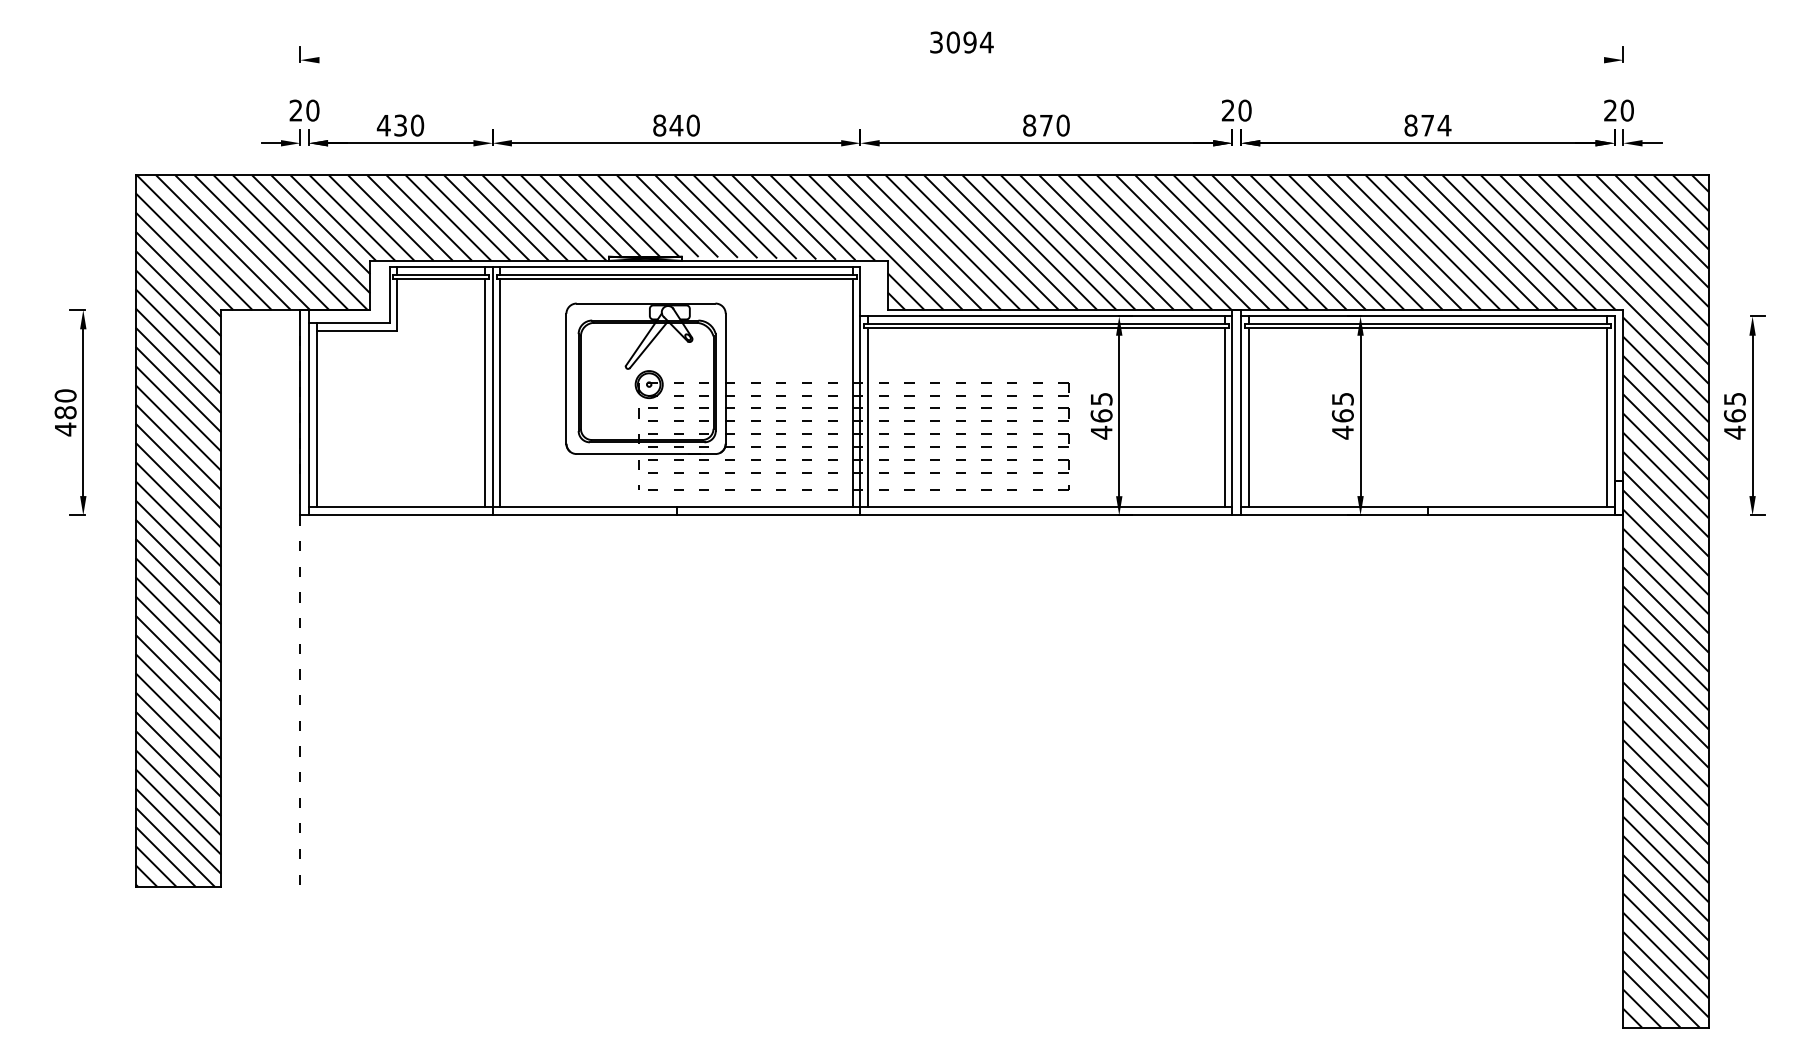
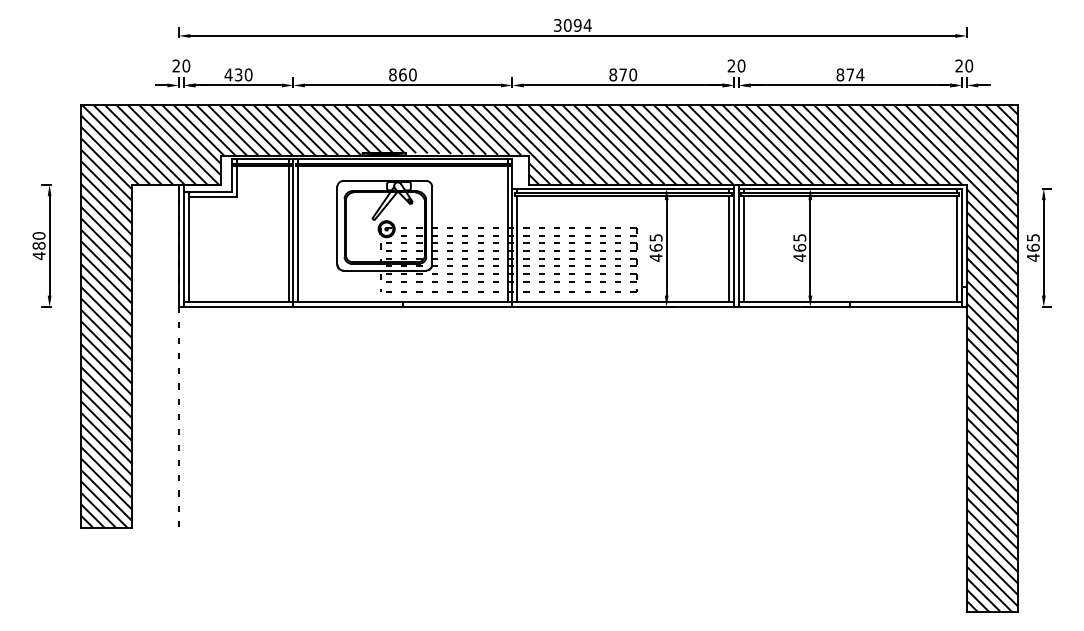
line: (961, 59) -> (572, 35), added
text: (675, 124) -> (402, 74), 840 -> 860

